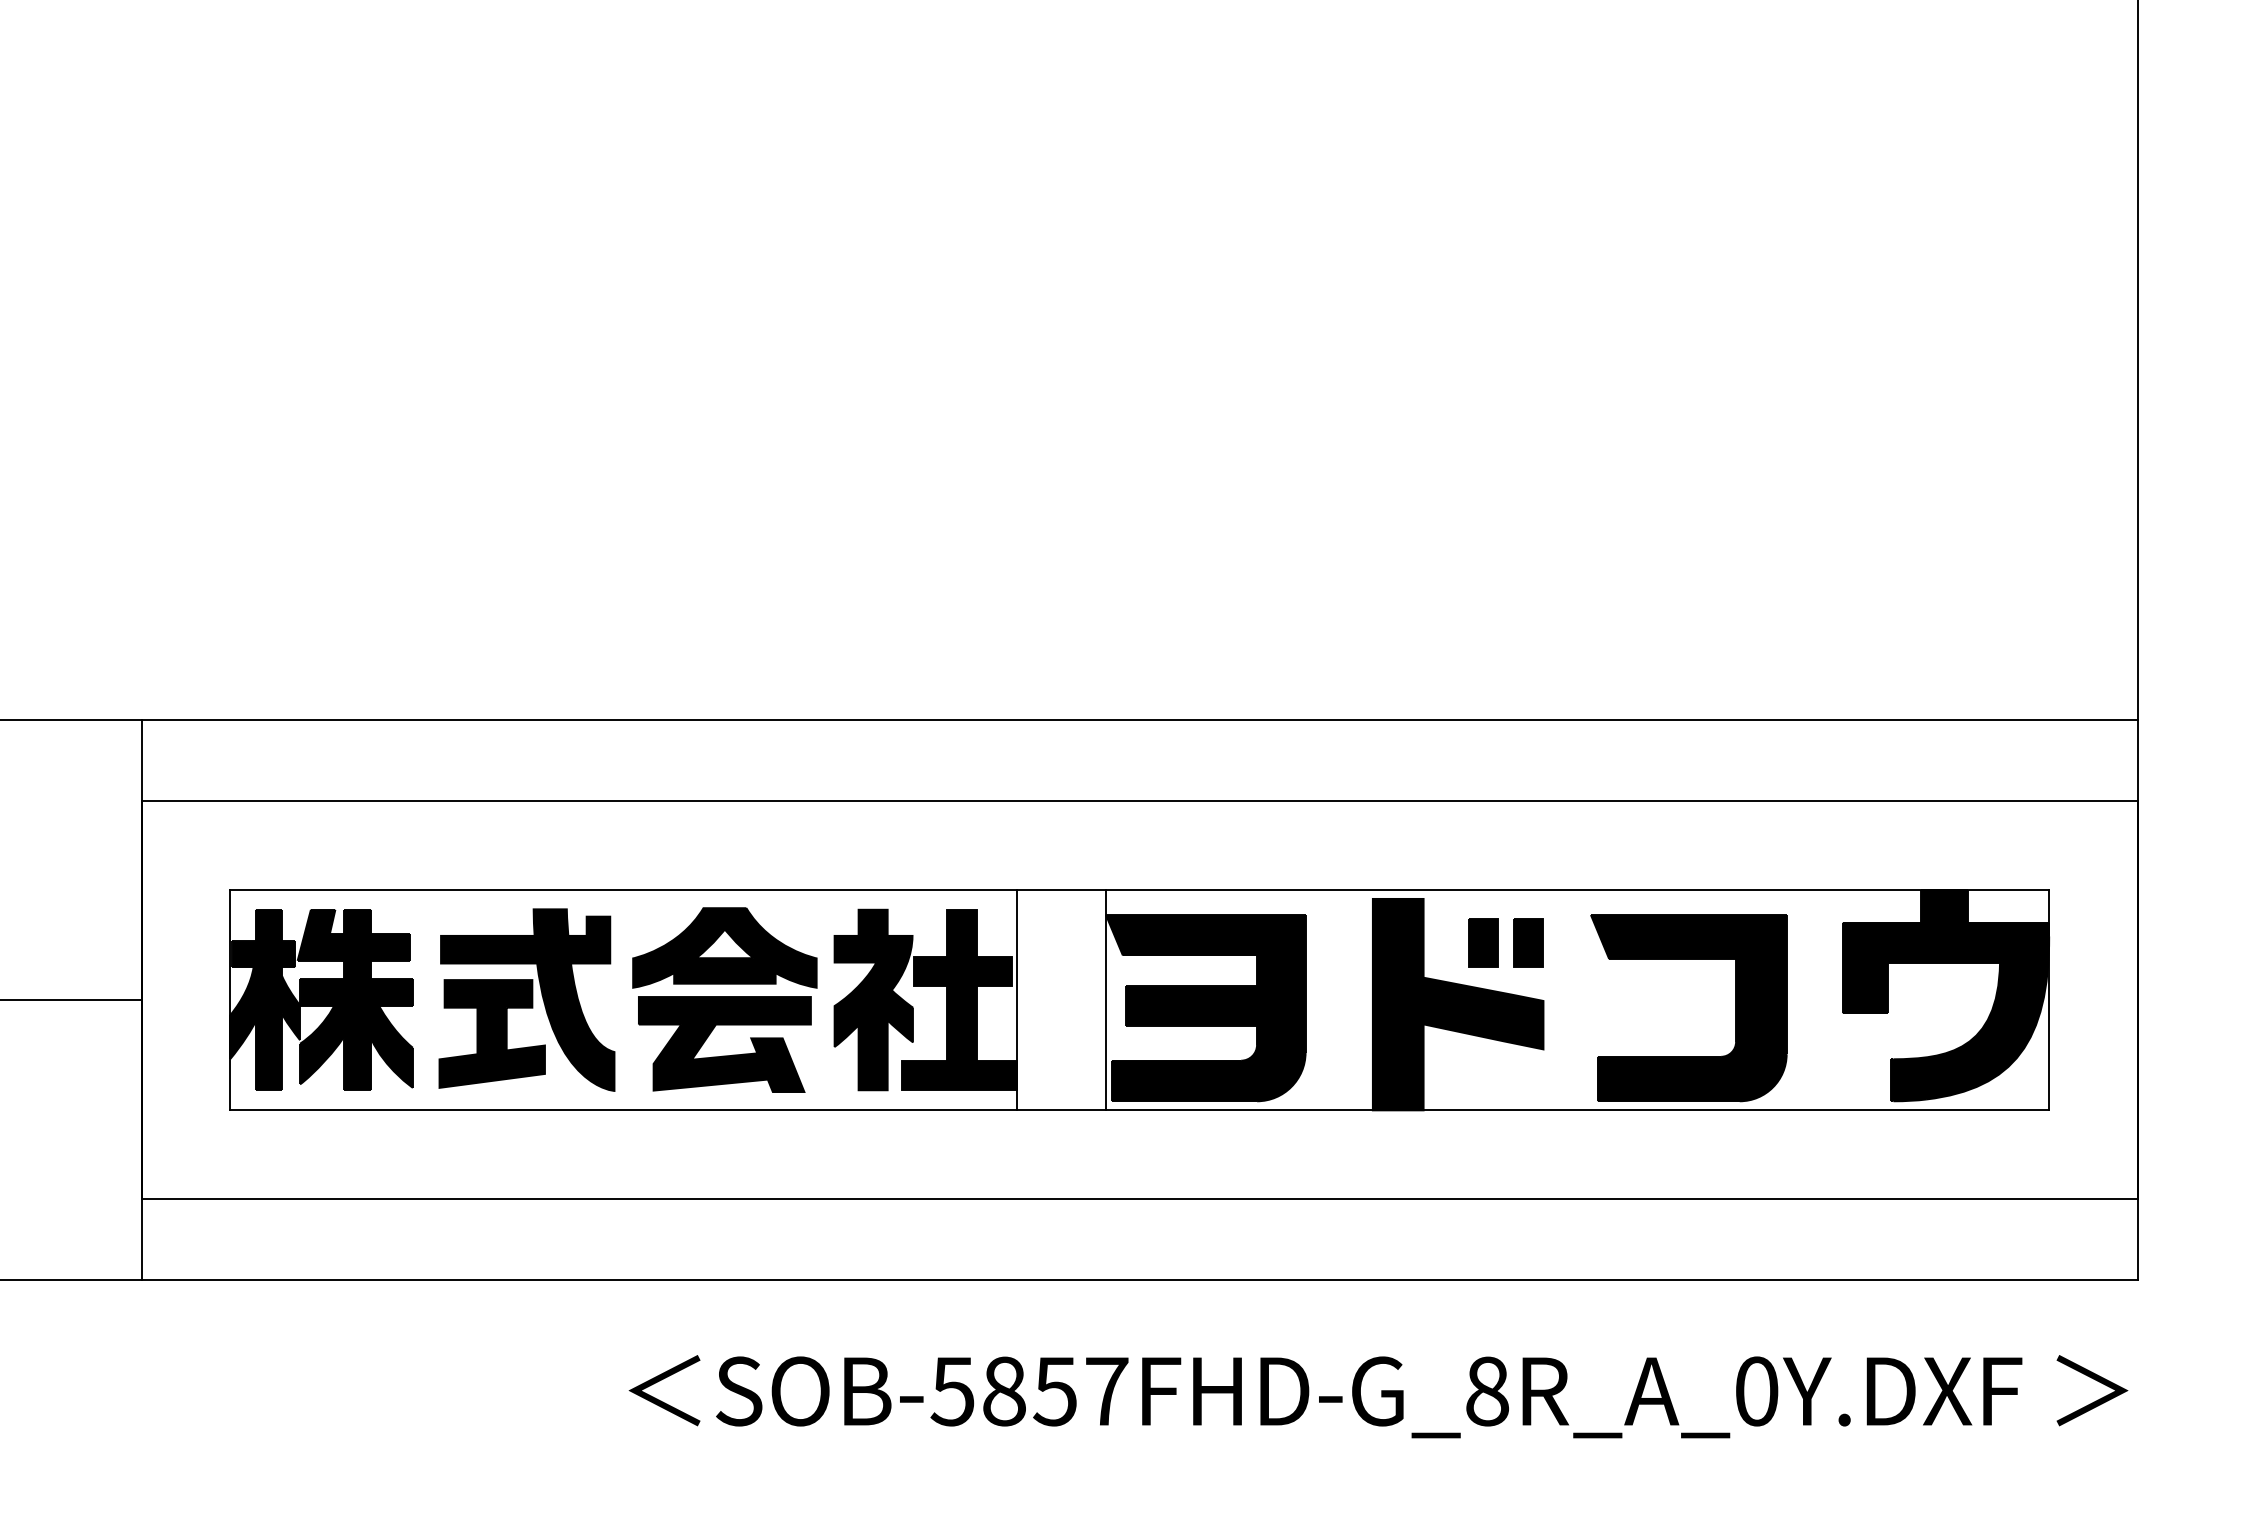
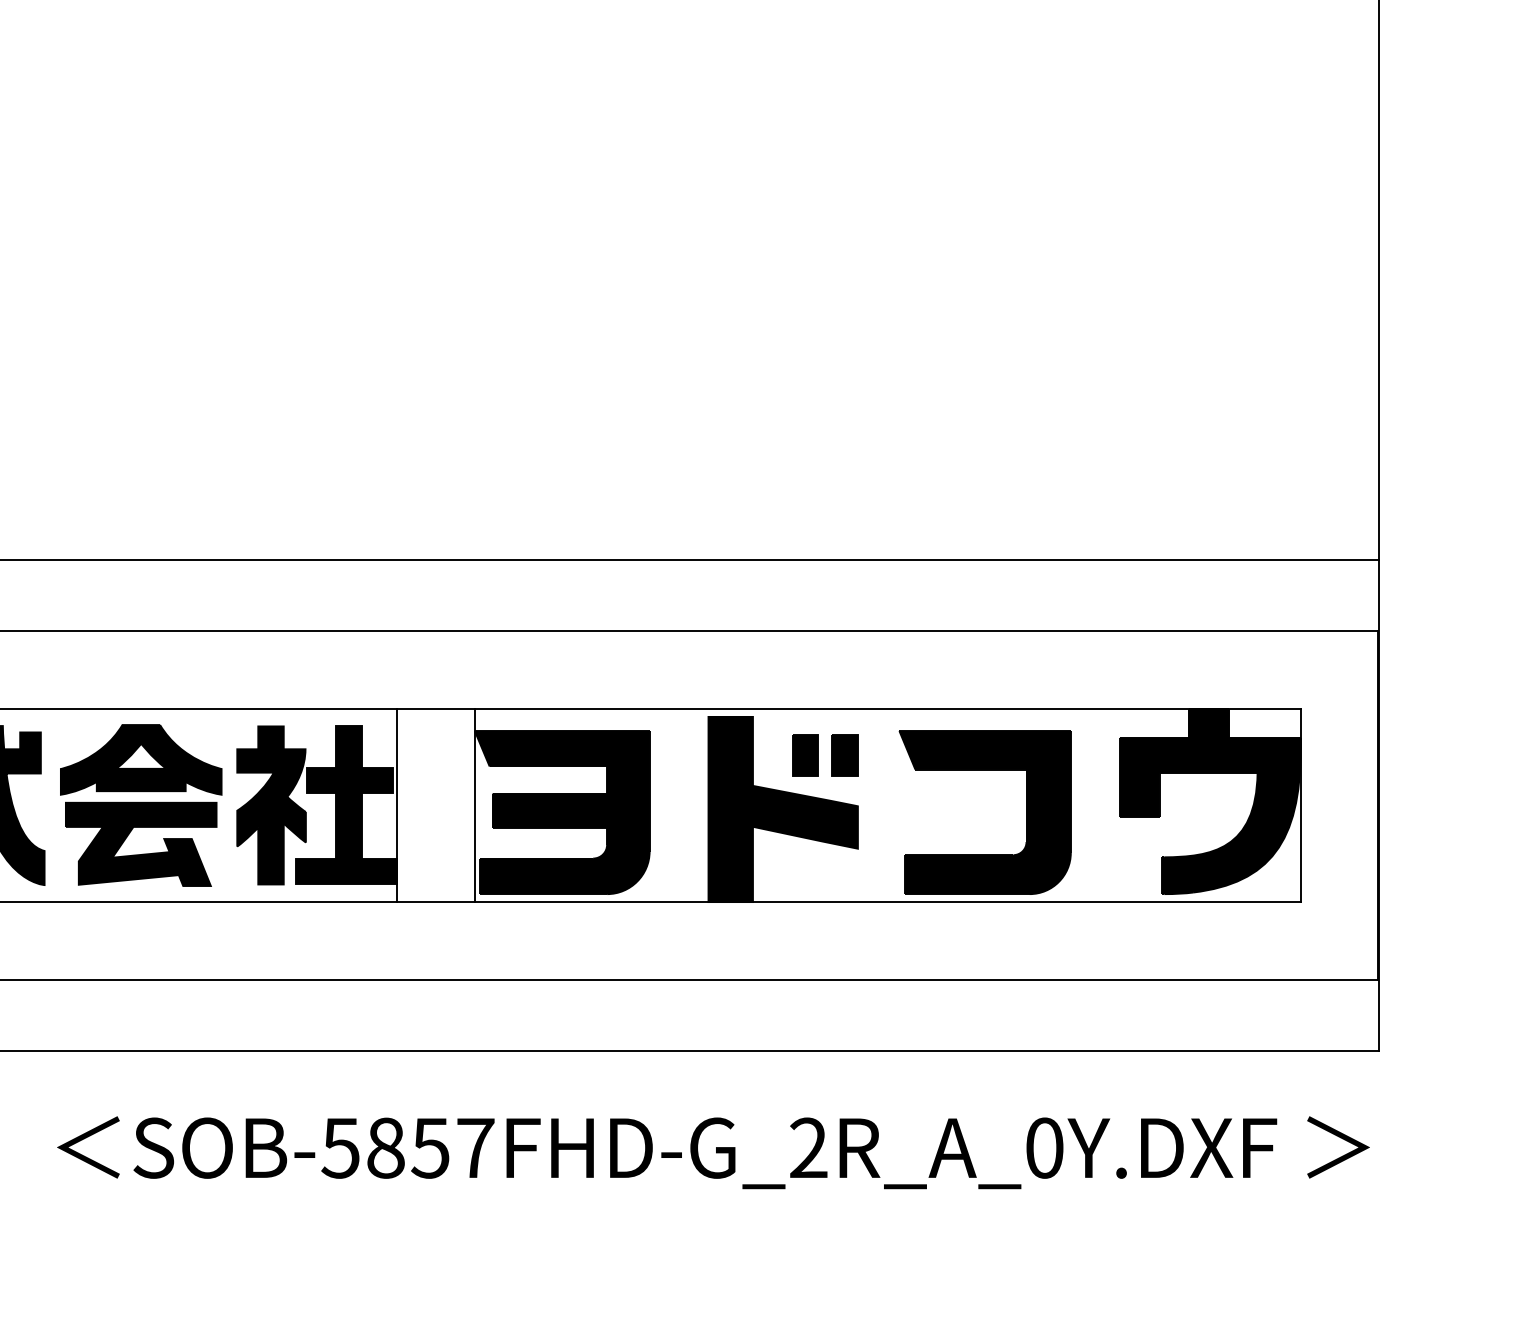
text: (1487, 1391) -> (808, 1148), SOB-5857FHD-G_8R_A_0Y.DXF -> SOB-5857FHD-G_2R_A_0Y.DXF

